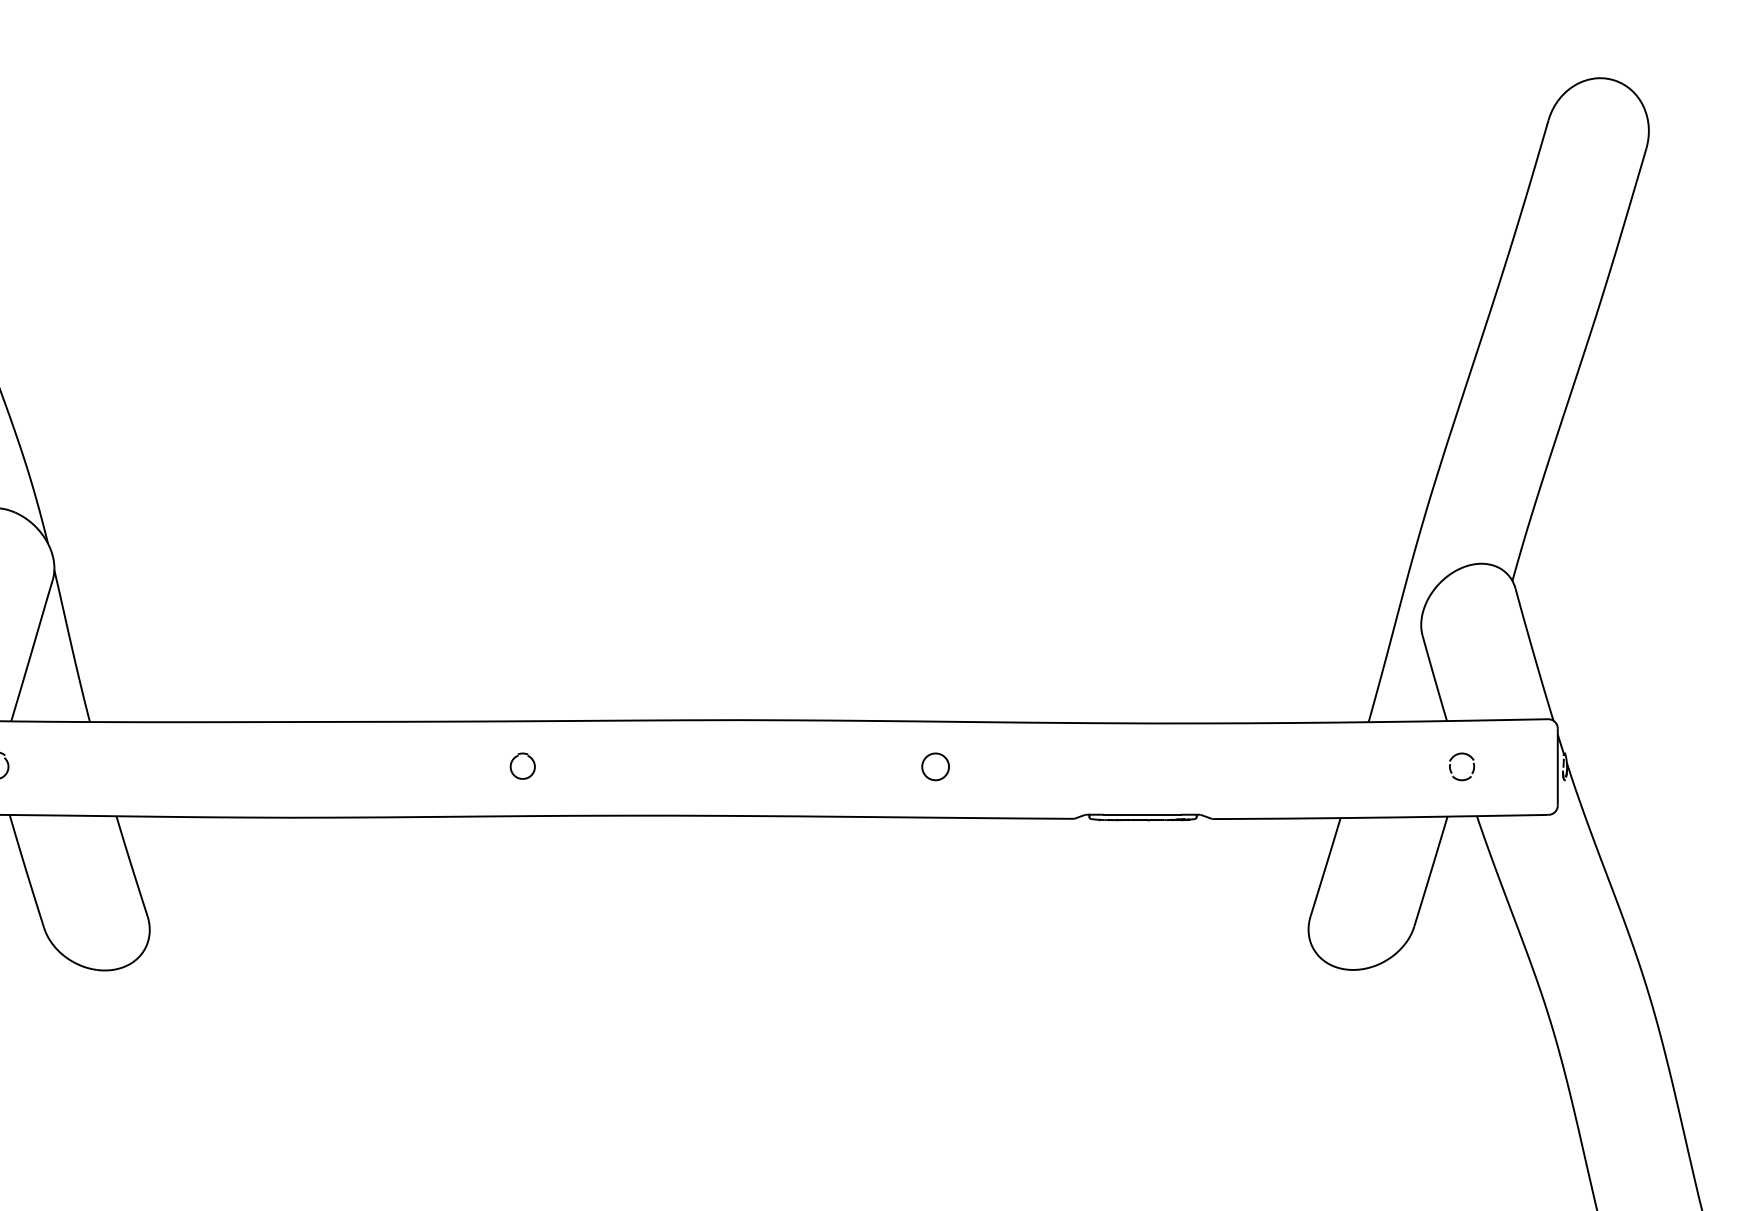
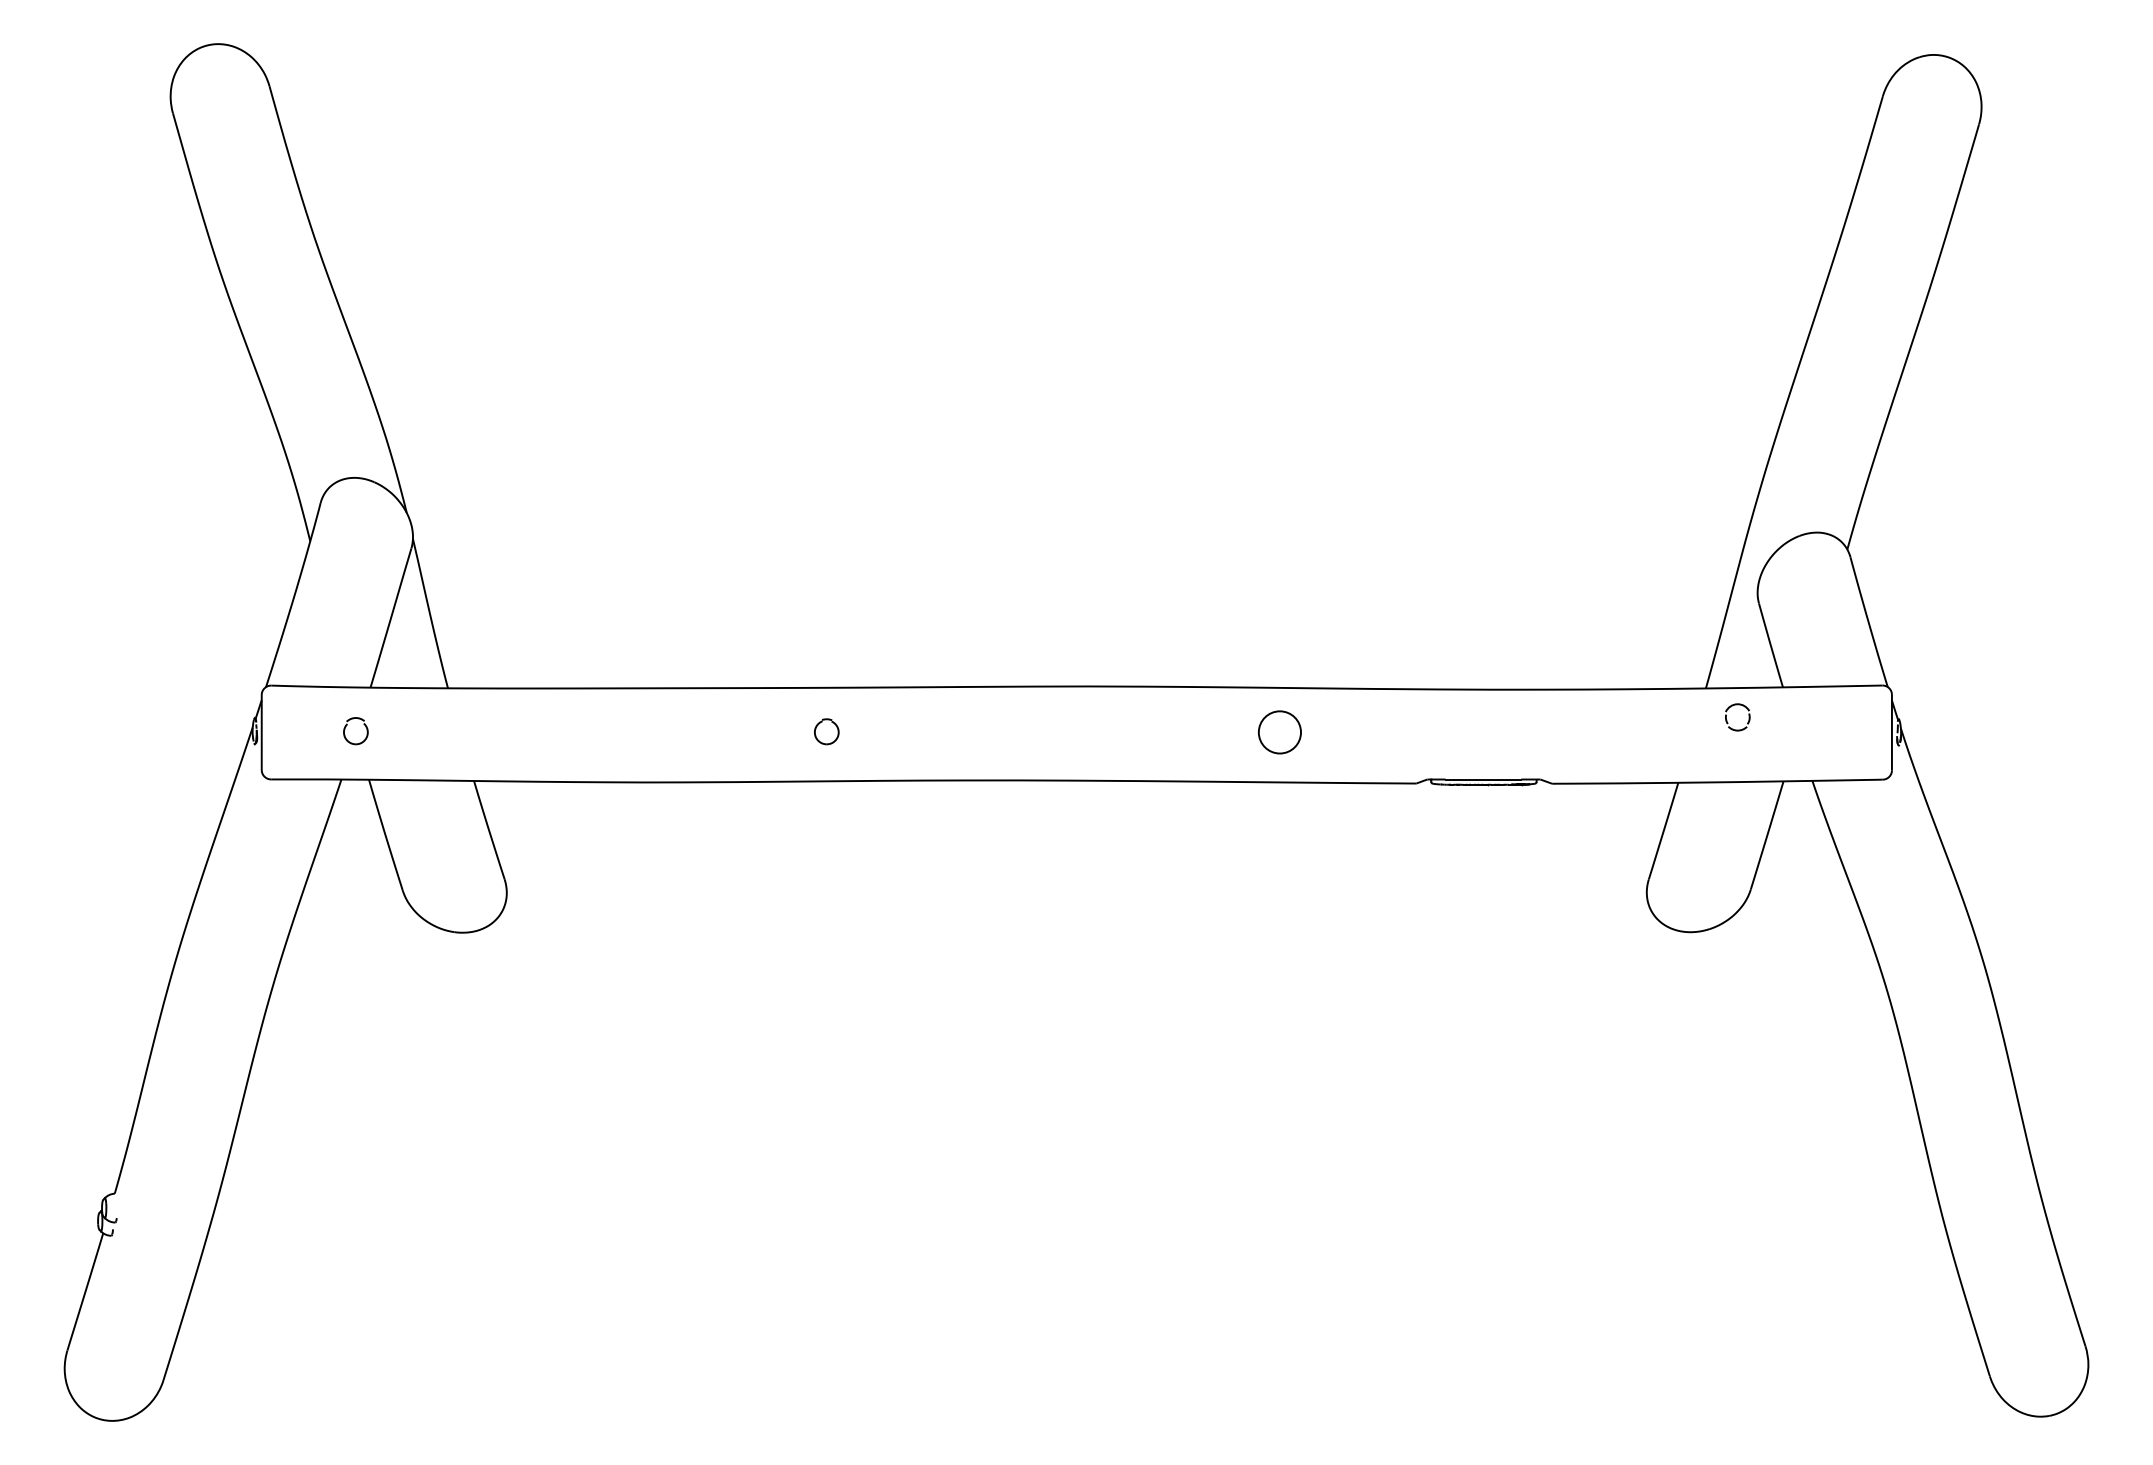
part: (522, 765) -> (826, 731), moved
circle: (935, 766) -> (1279, 732), size x1.6
part: (1452, 772) -> (1728, 722), moved

